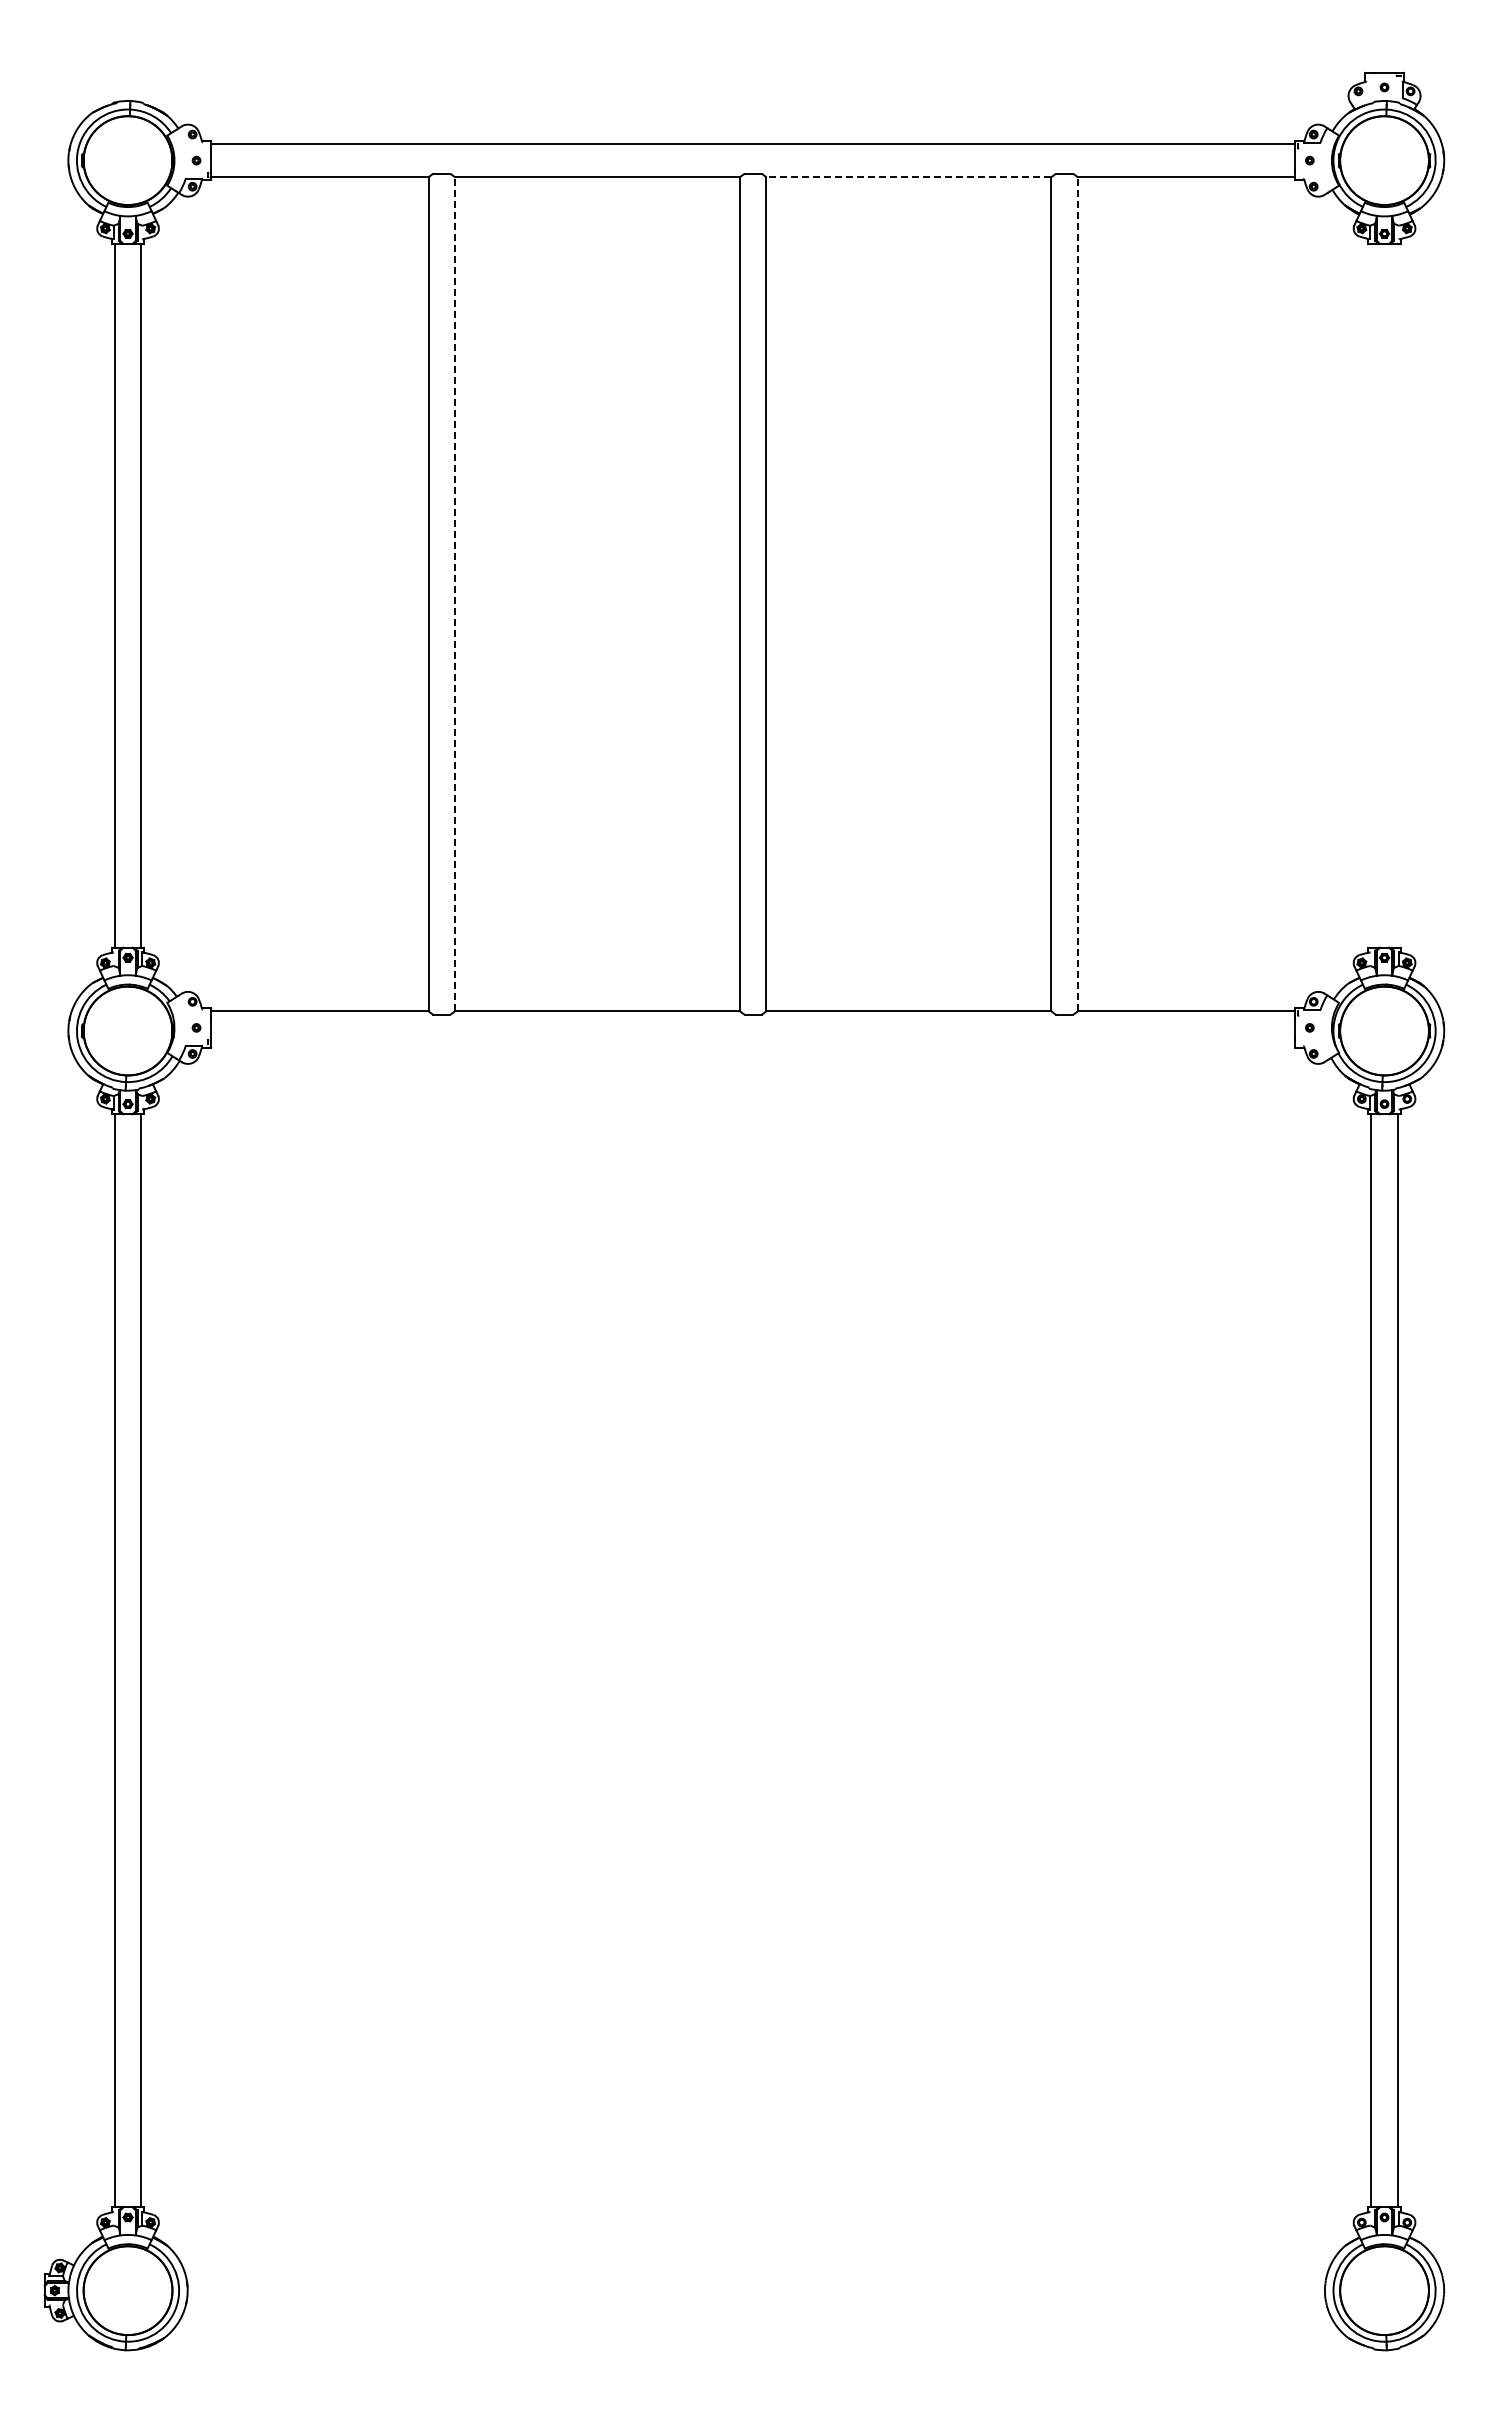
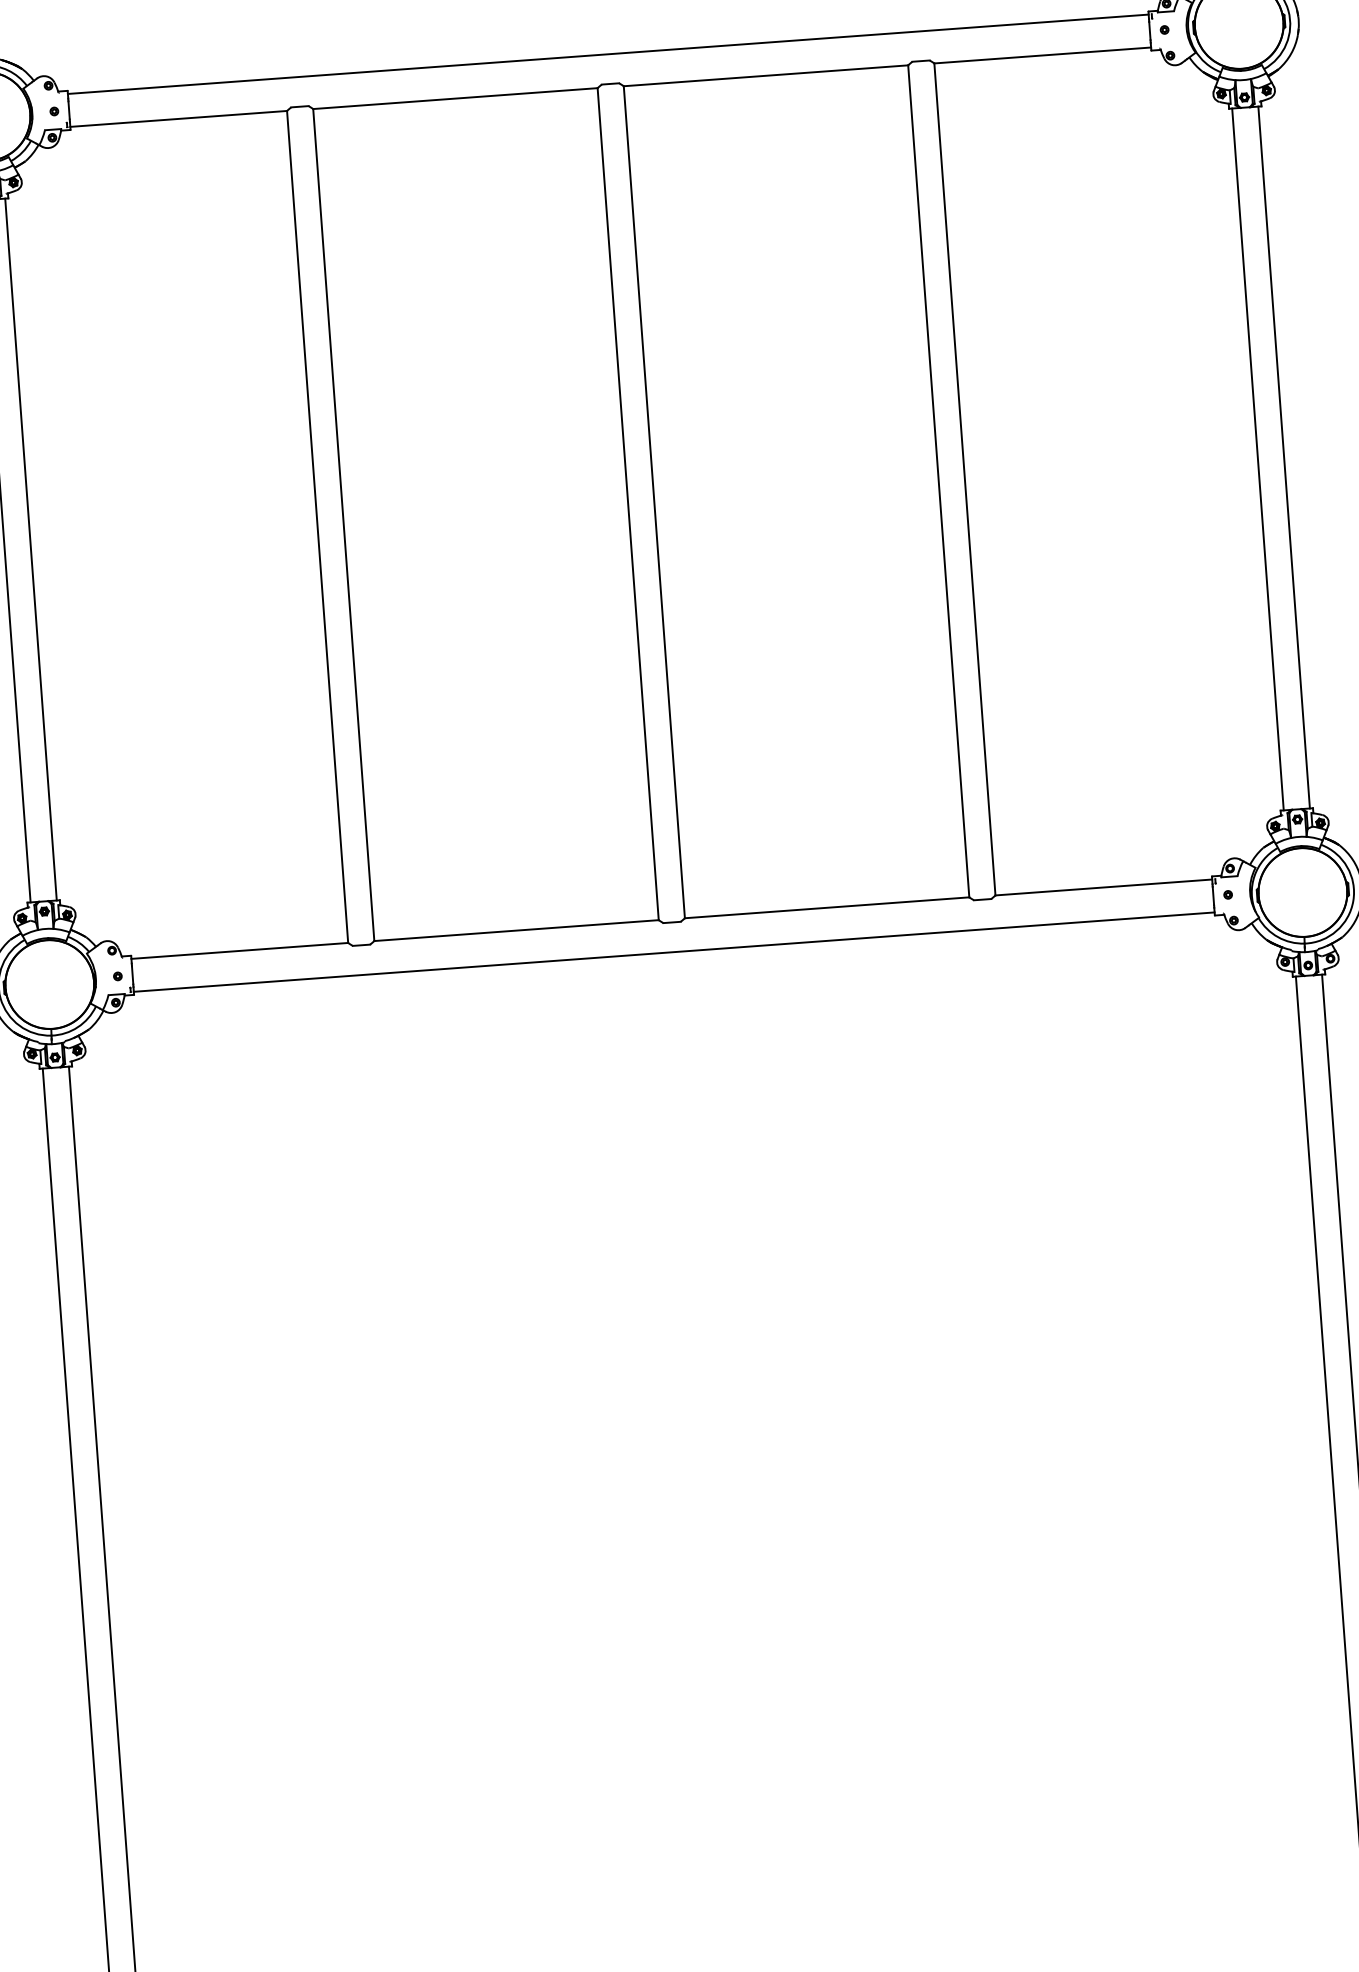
line: (908, 177) -> (765, 76), dashed -> solid
line: (454, 593) -> (343, 524), dashed -> solid
line: (1077, 593) -> (964, 478), dashed -> solid
line: (1371, 595) -> (1258, 459), added
line: (1397, 595) -> (1283, 457), added
line: (753, 1044) -> (674, 952), added

